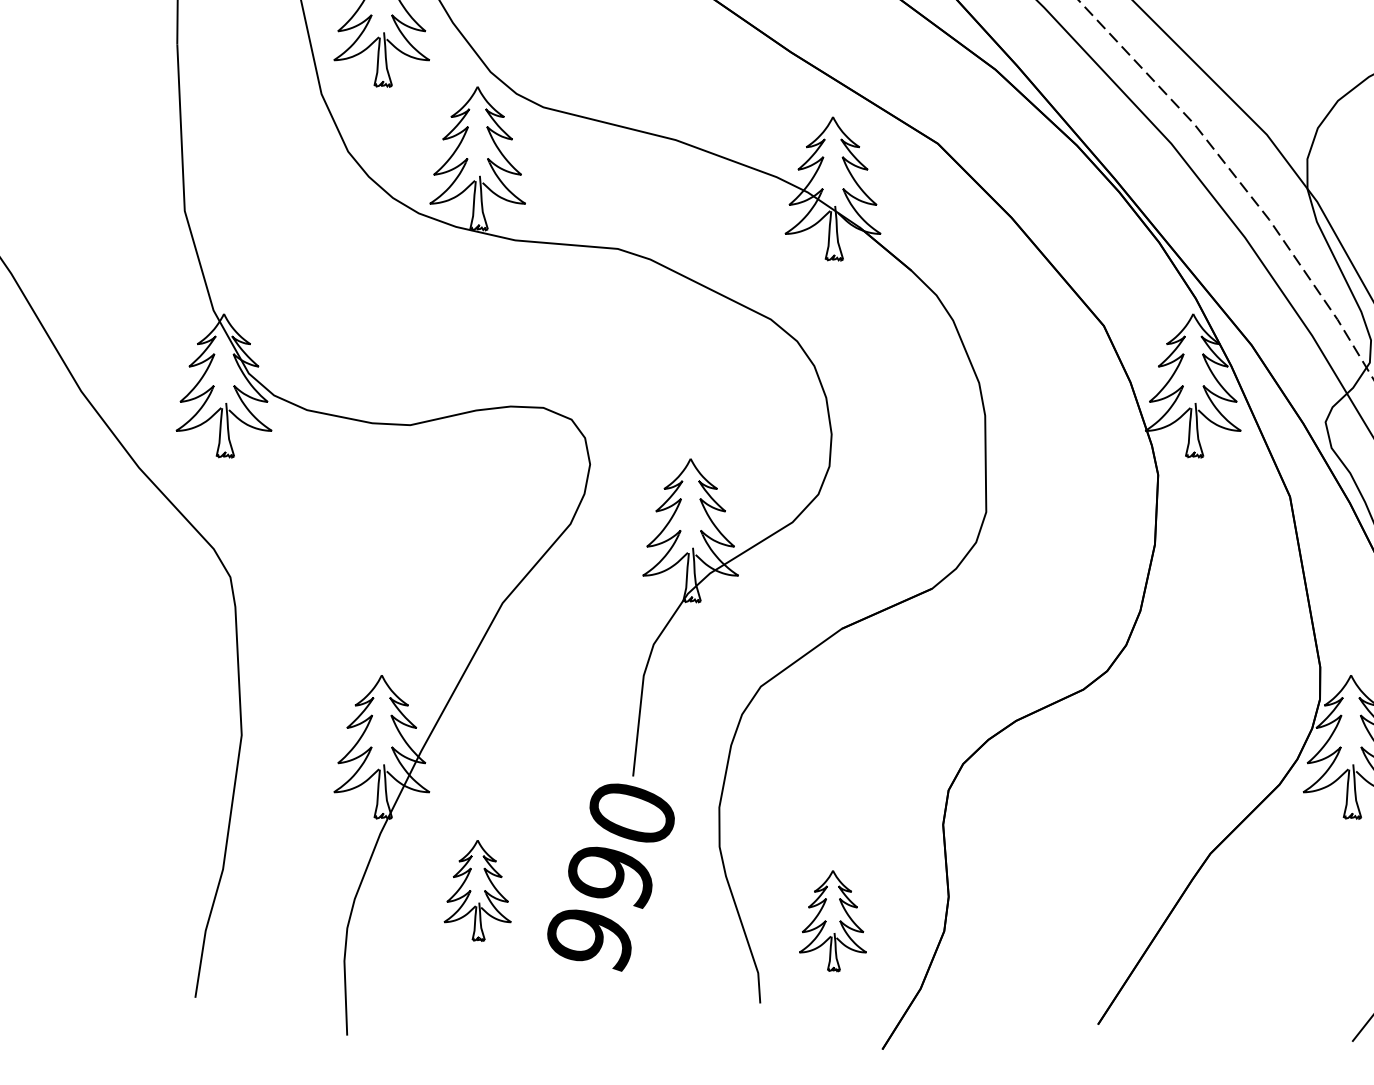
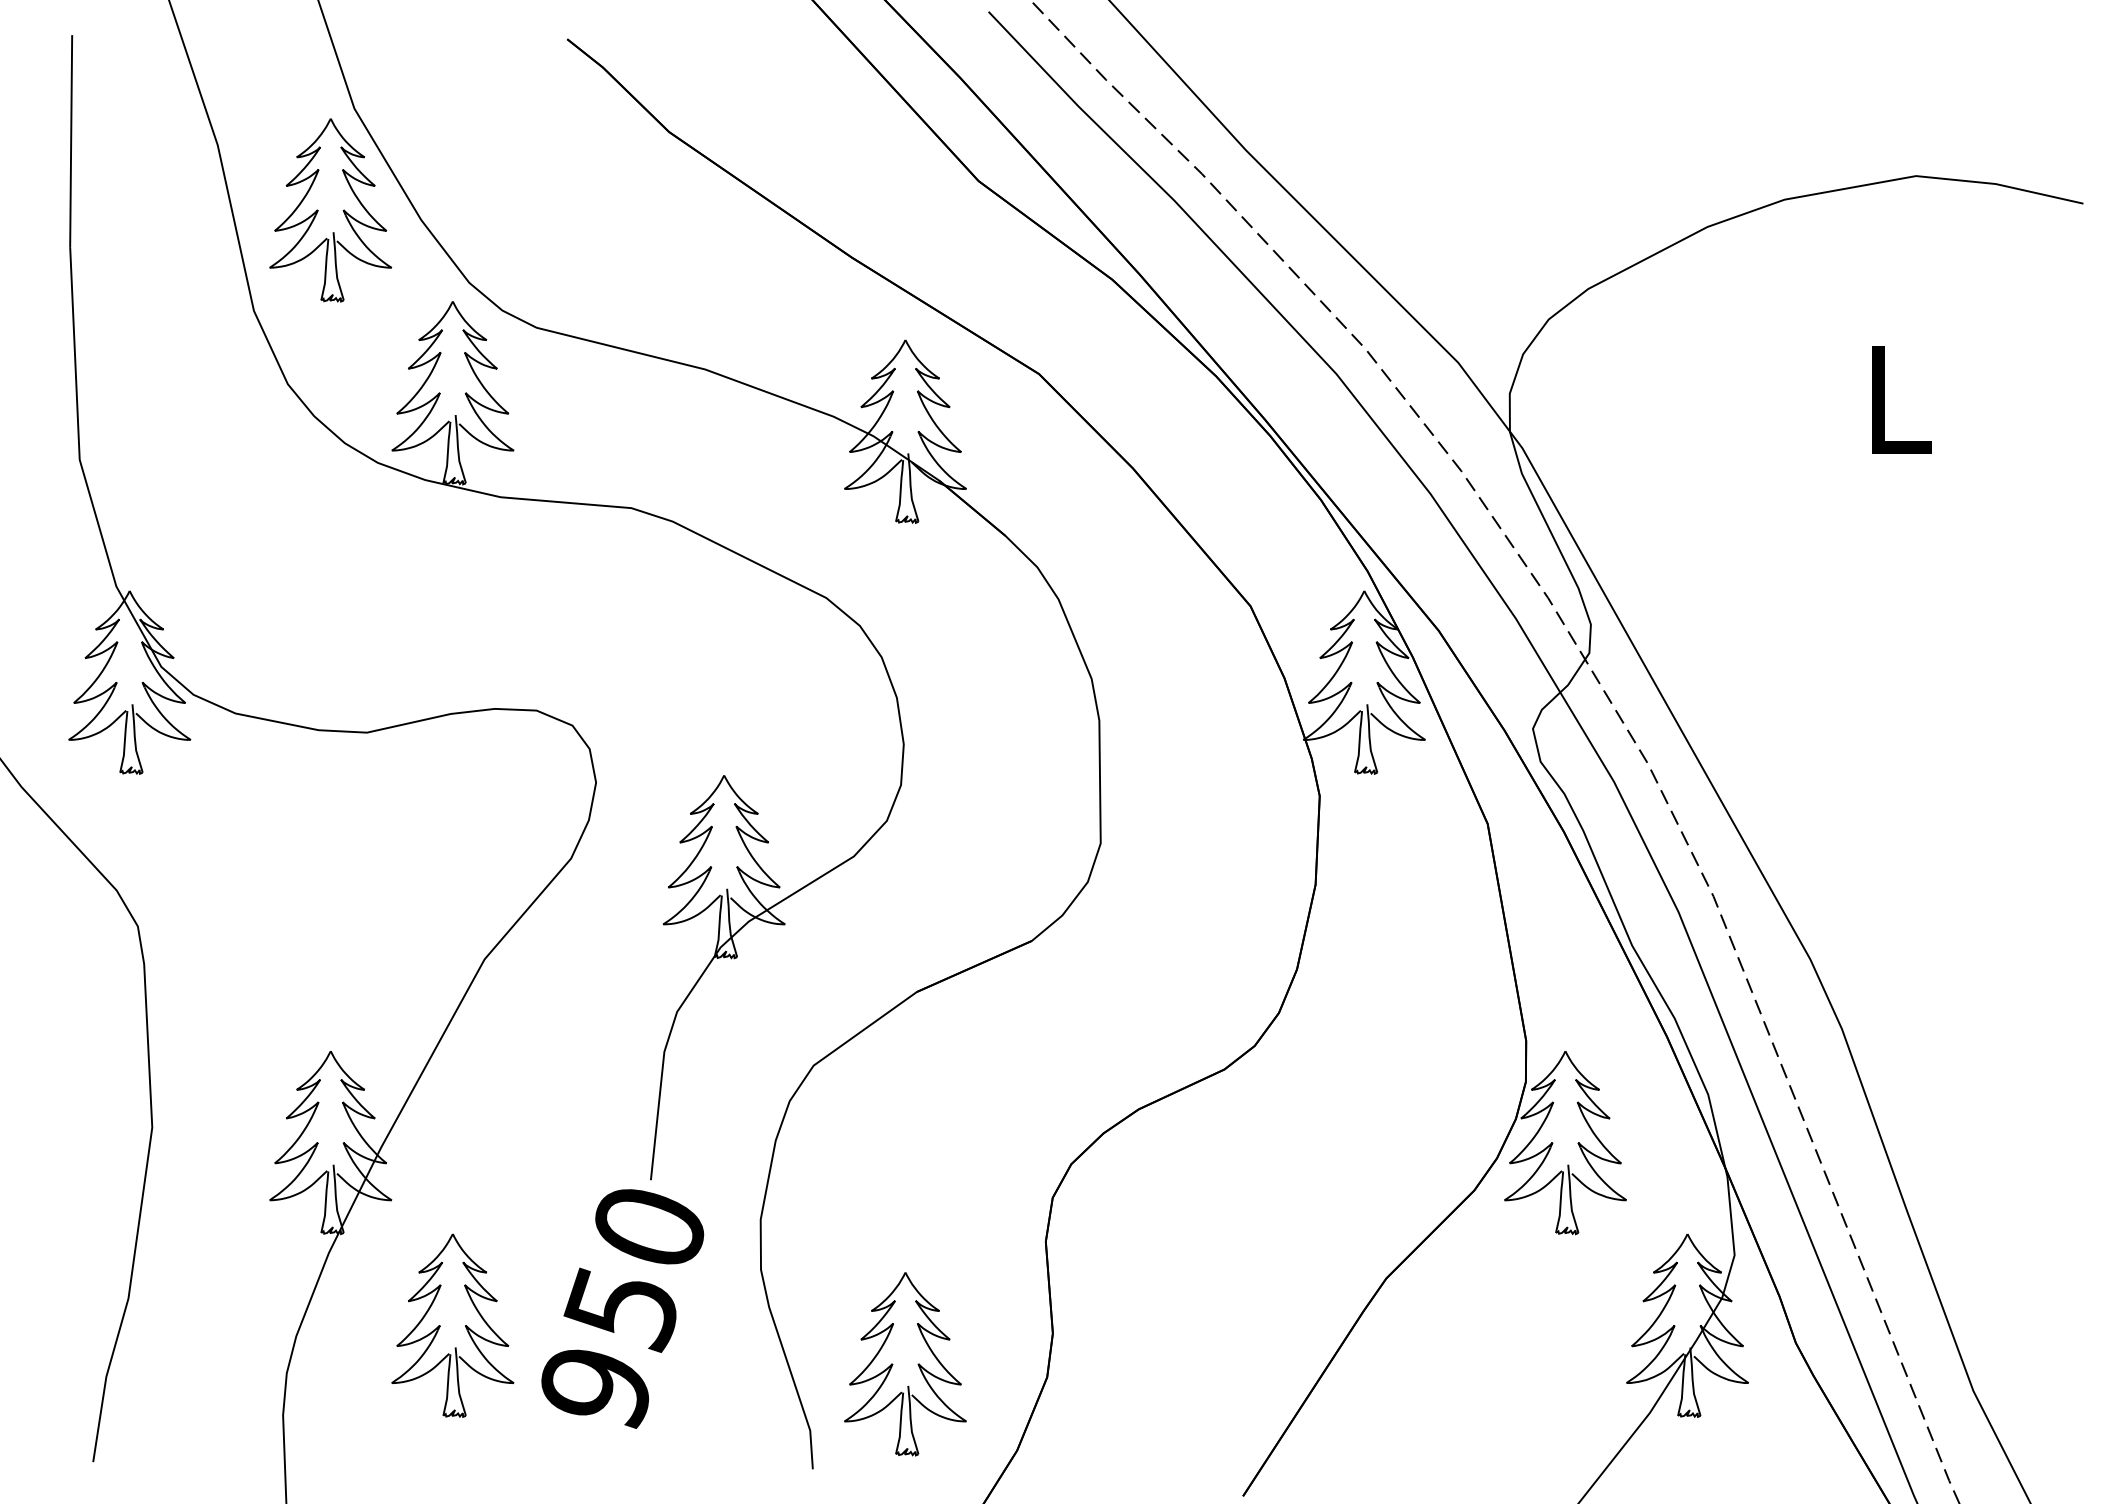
text: (608, 878) -> (619, 1309), 990 -> 950
part: (477, 890) -> (452, 1325), size x1.43
part: (833, 921) -> (905, 1364), size x1.43

